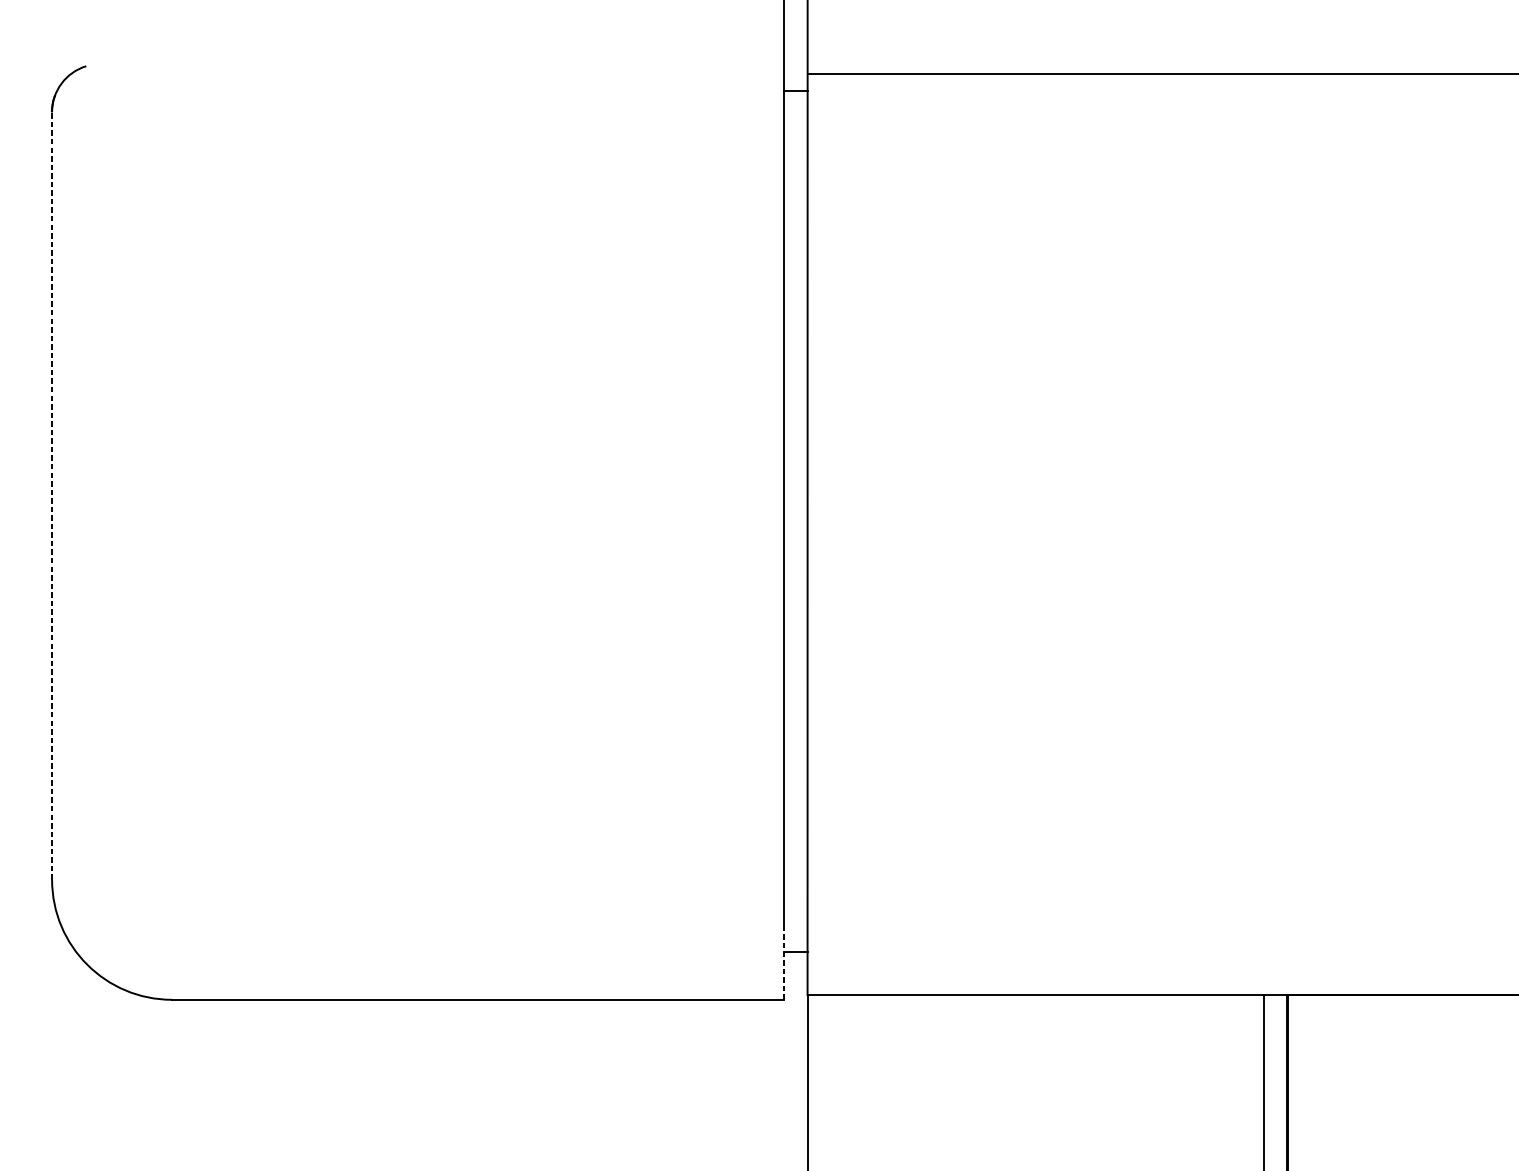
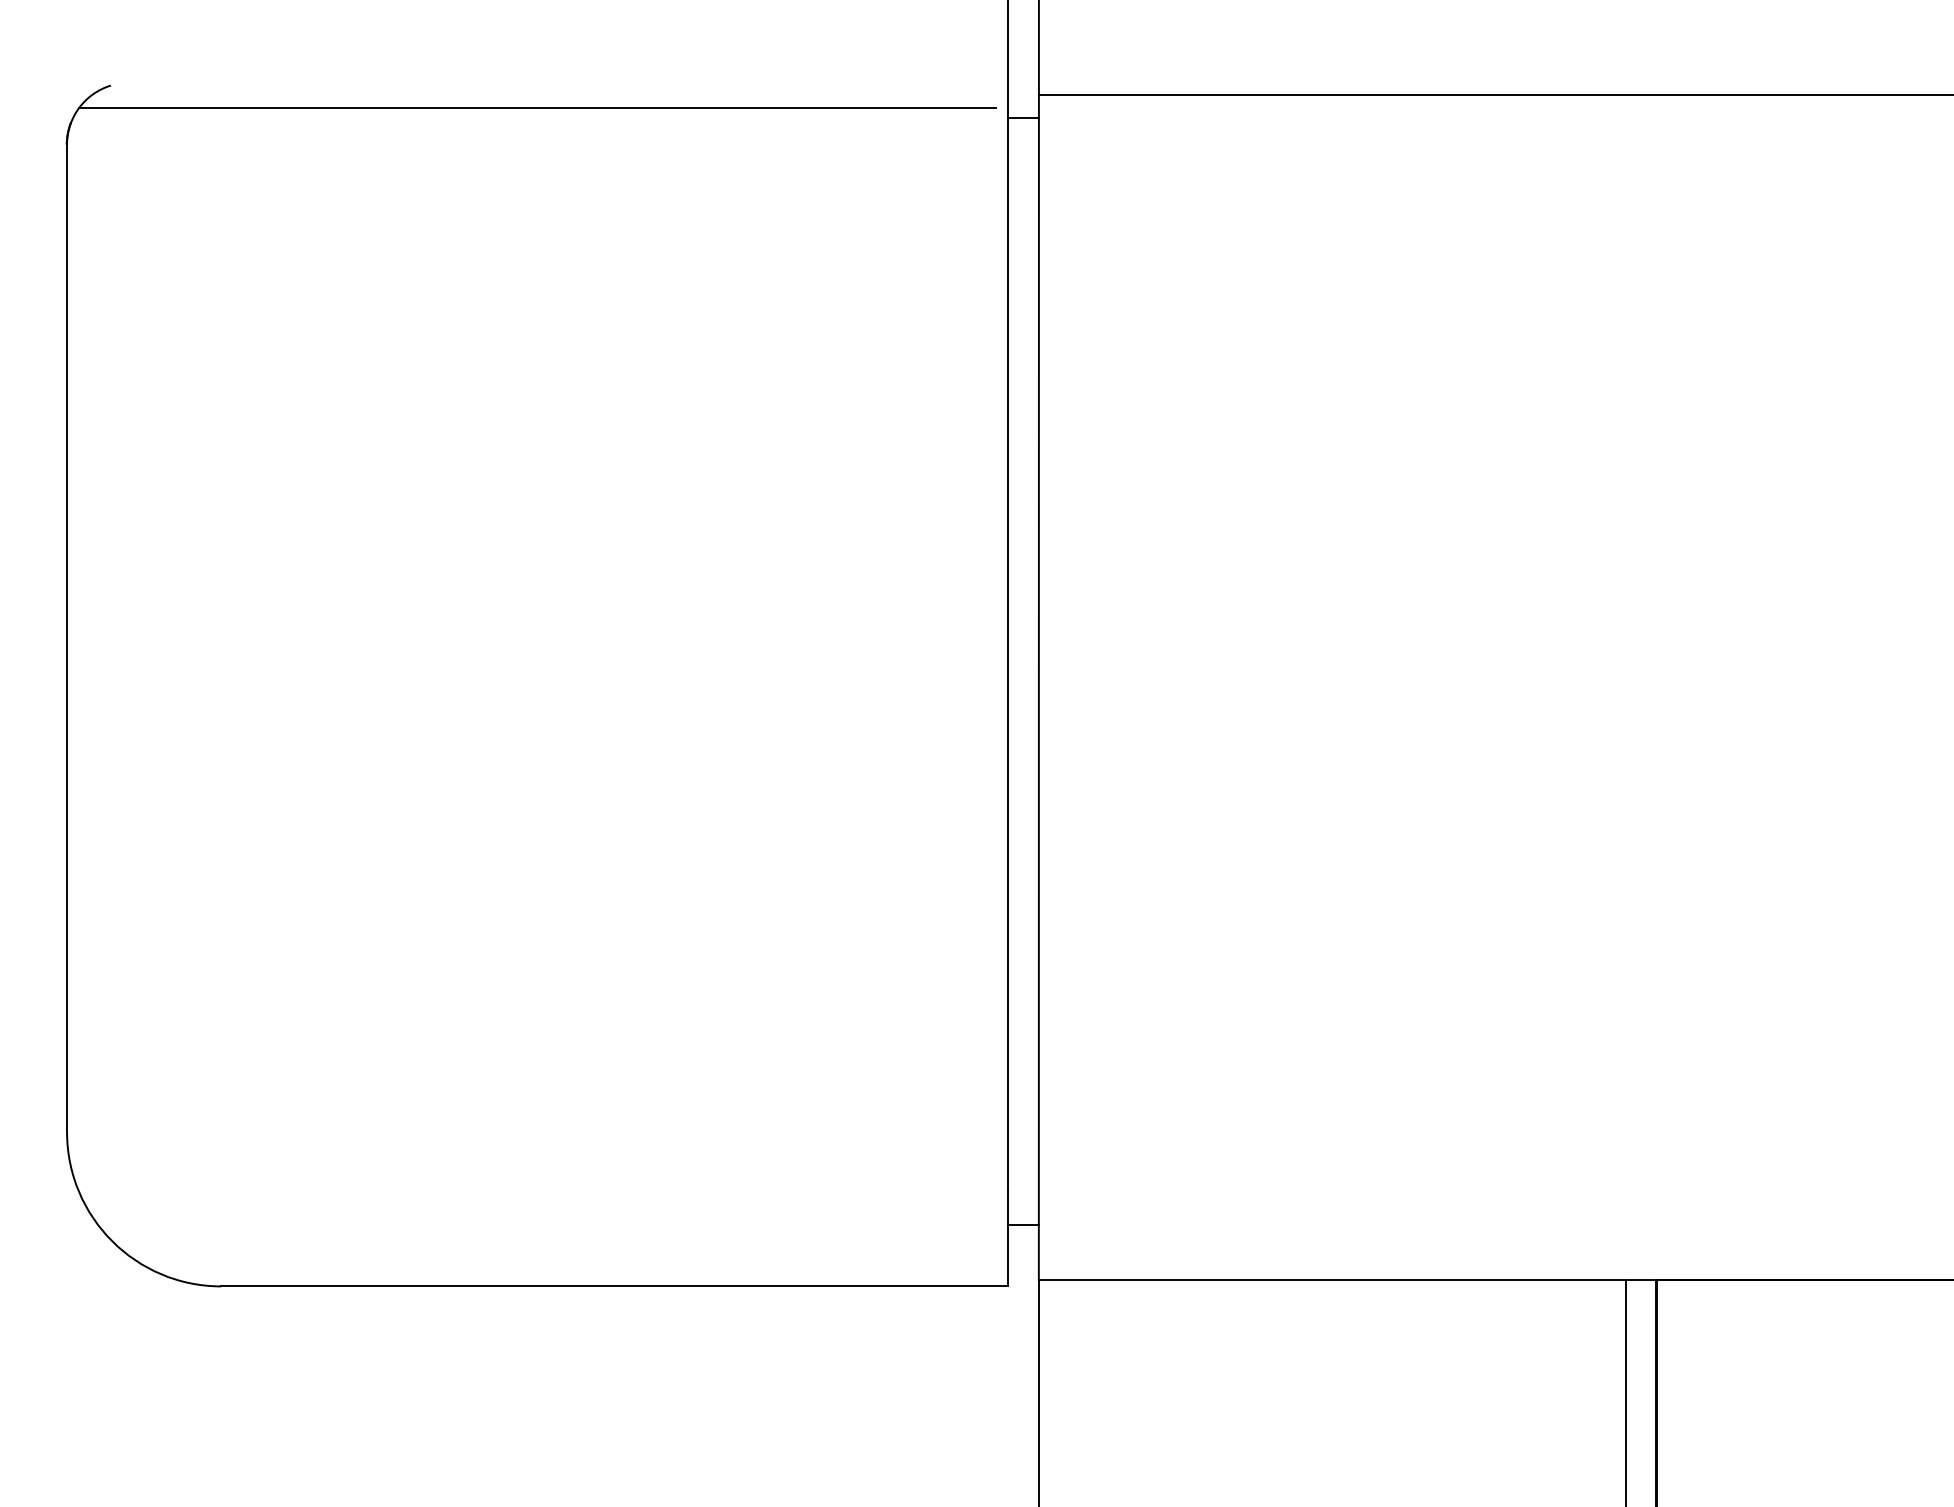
line: (417, 83) -> (537, 107), added
line: (52, 496) -> (67, 638), dashed -> solid
line: (783, 962) -> (1007, 1238), dashed -> solid

